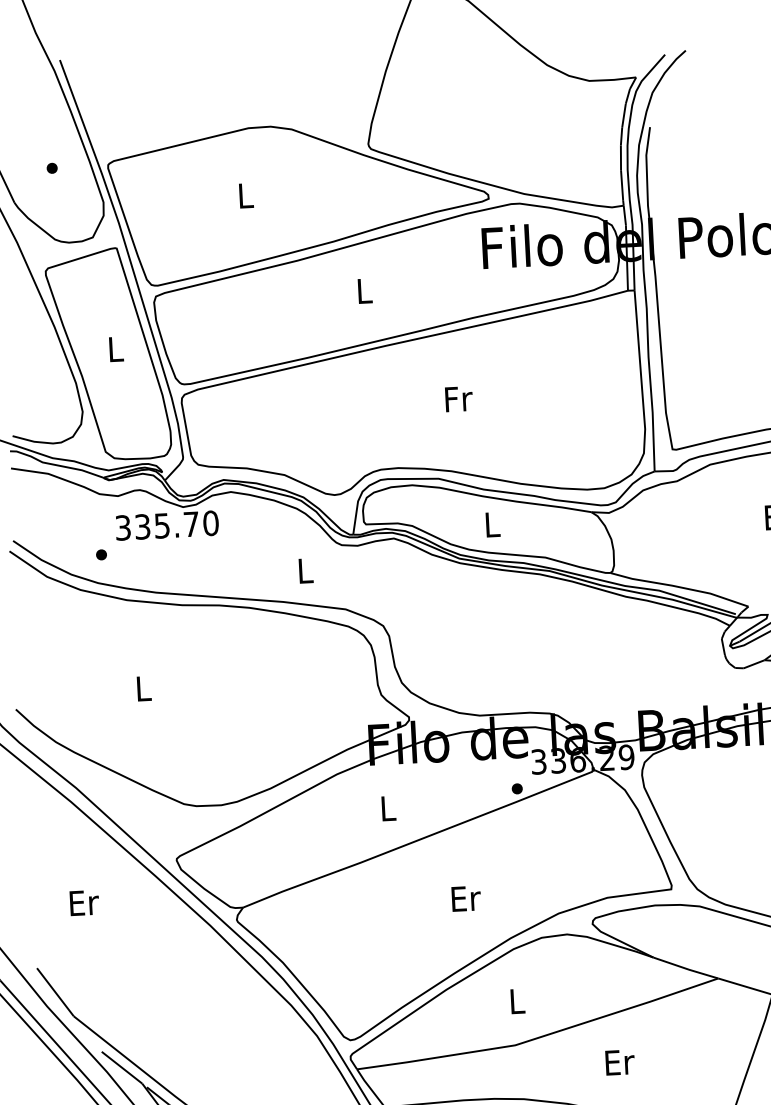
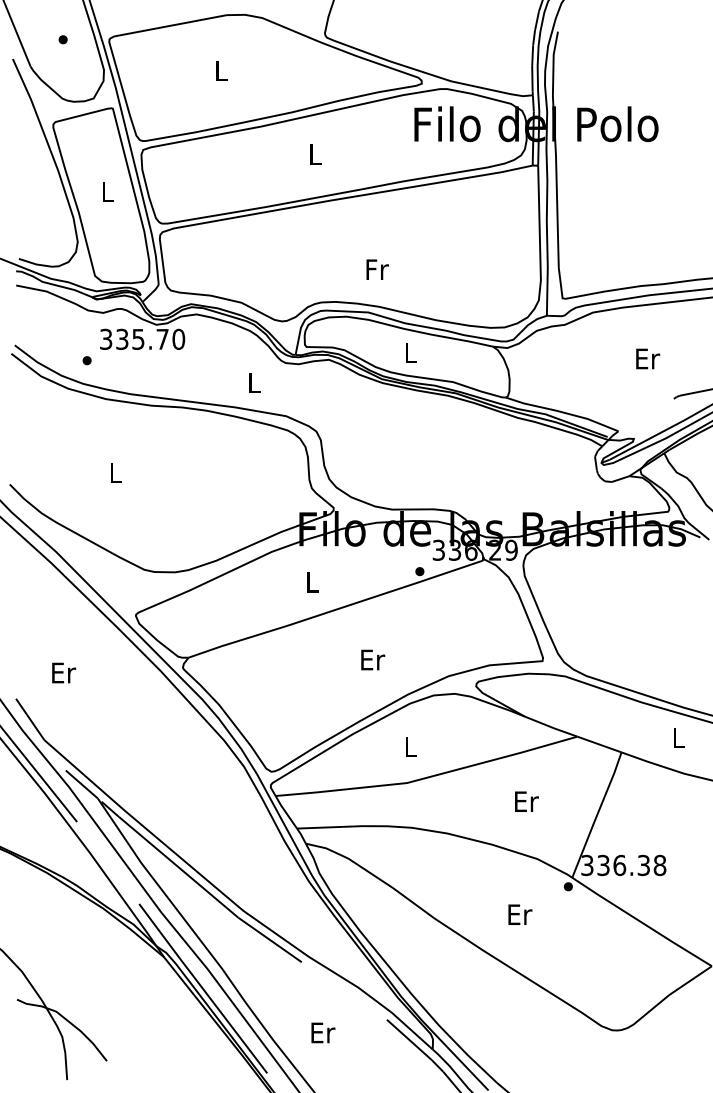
text: (458, 398) -> (377, 269), moved
text: (85, 902) -> (64, 672), moved
text: (619, 1062) -> (526, 801), moved

